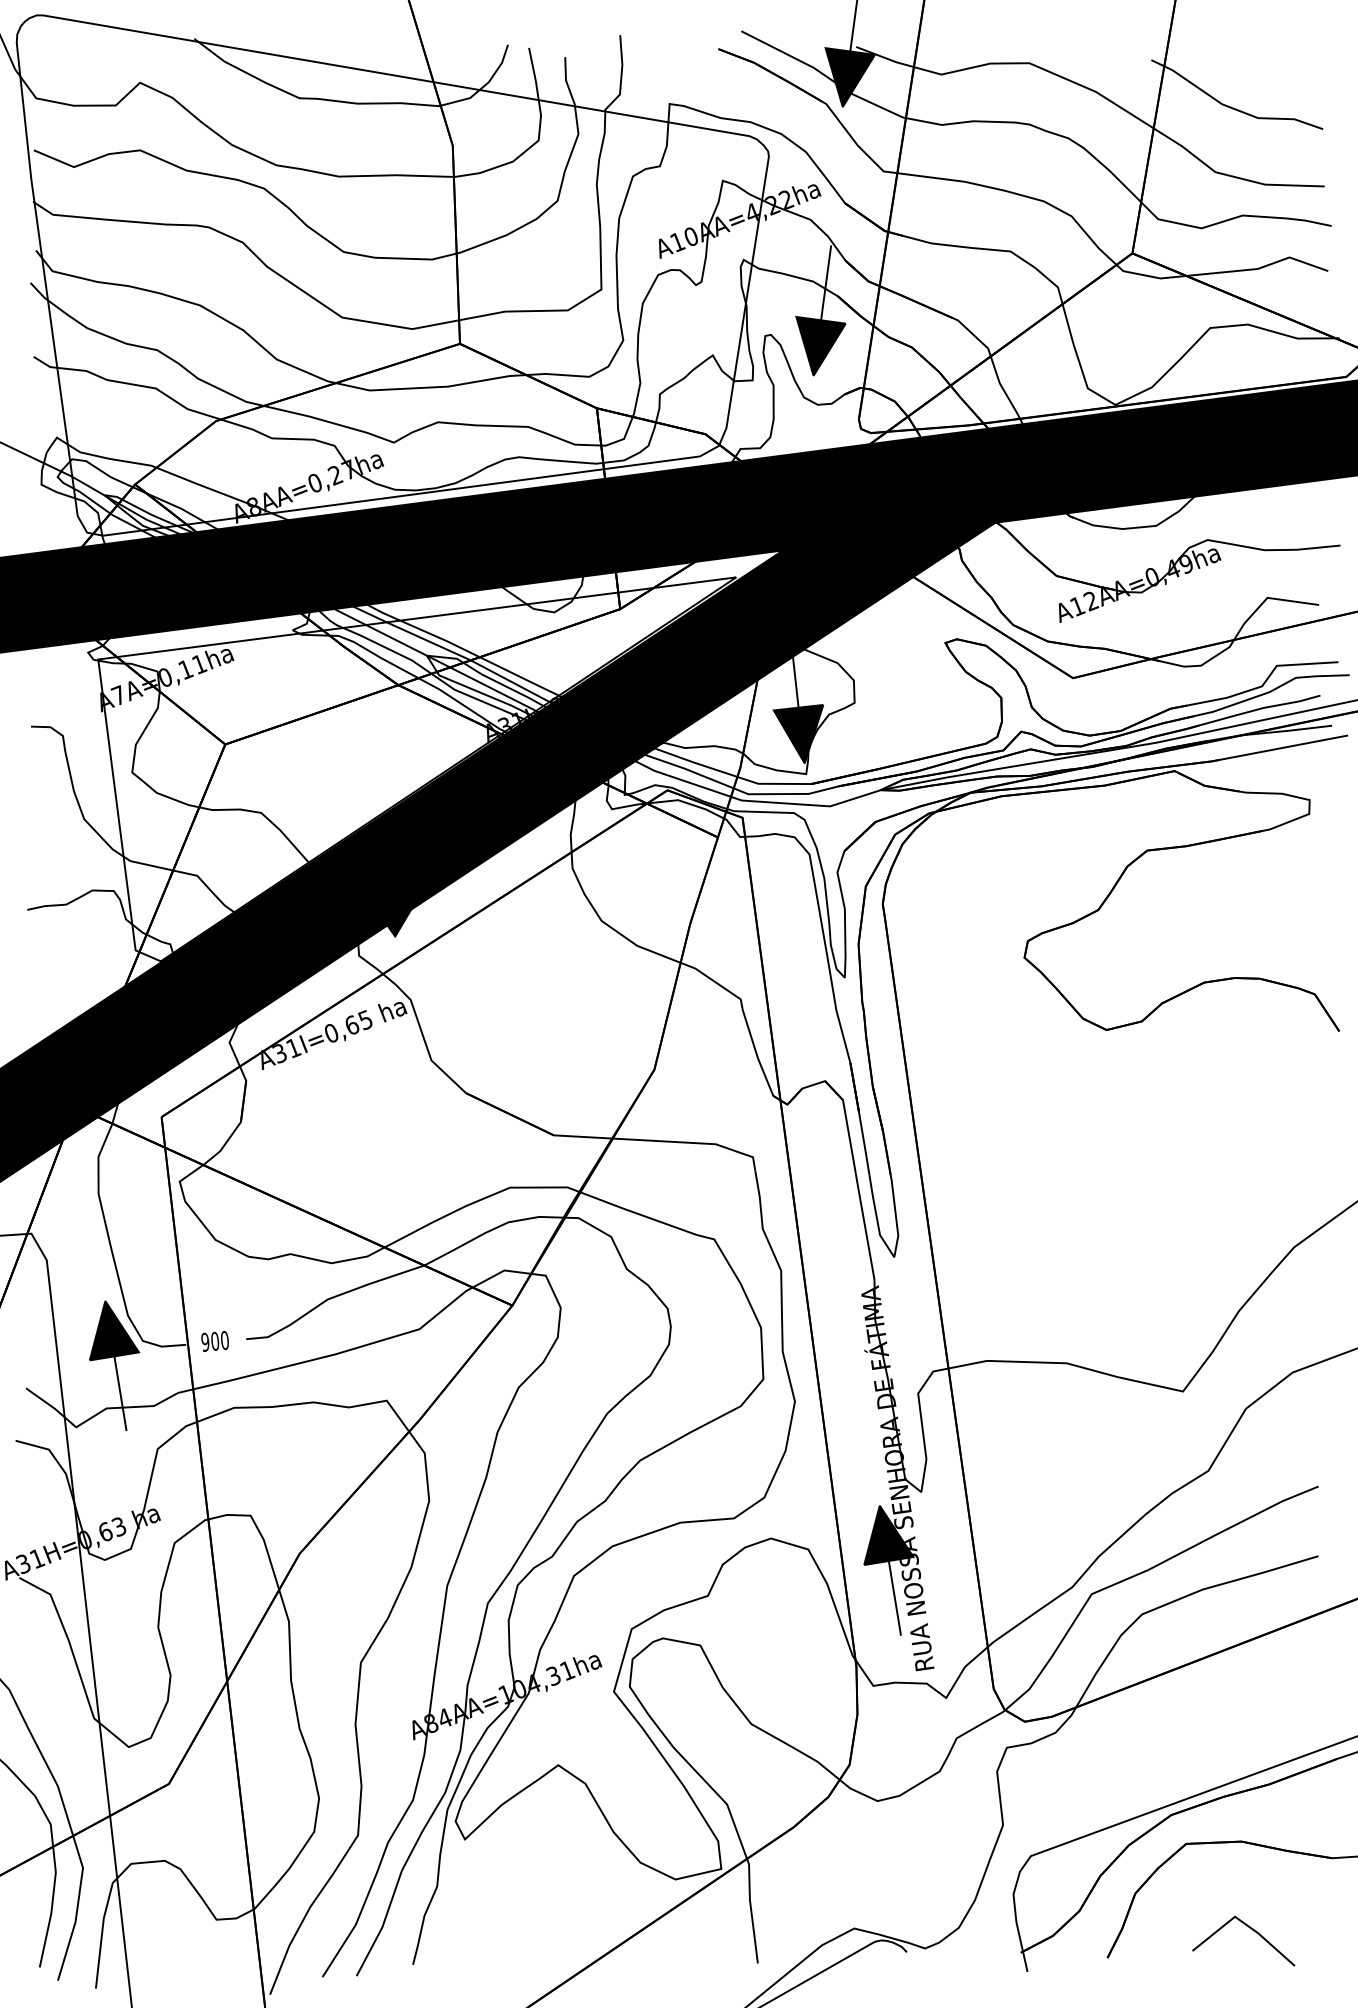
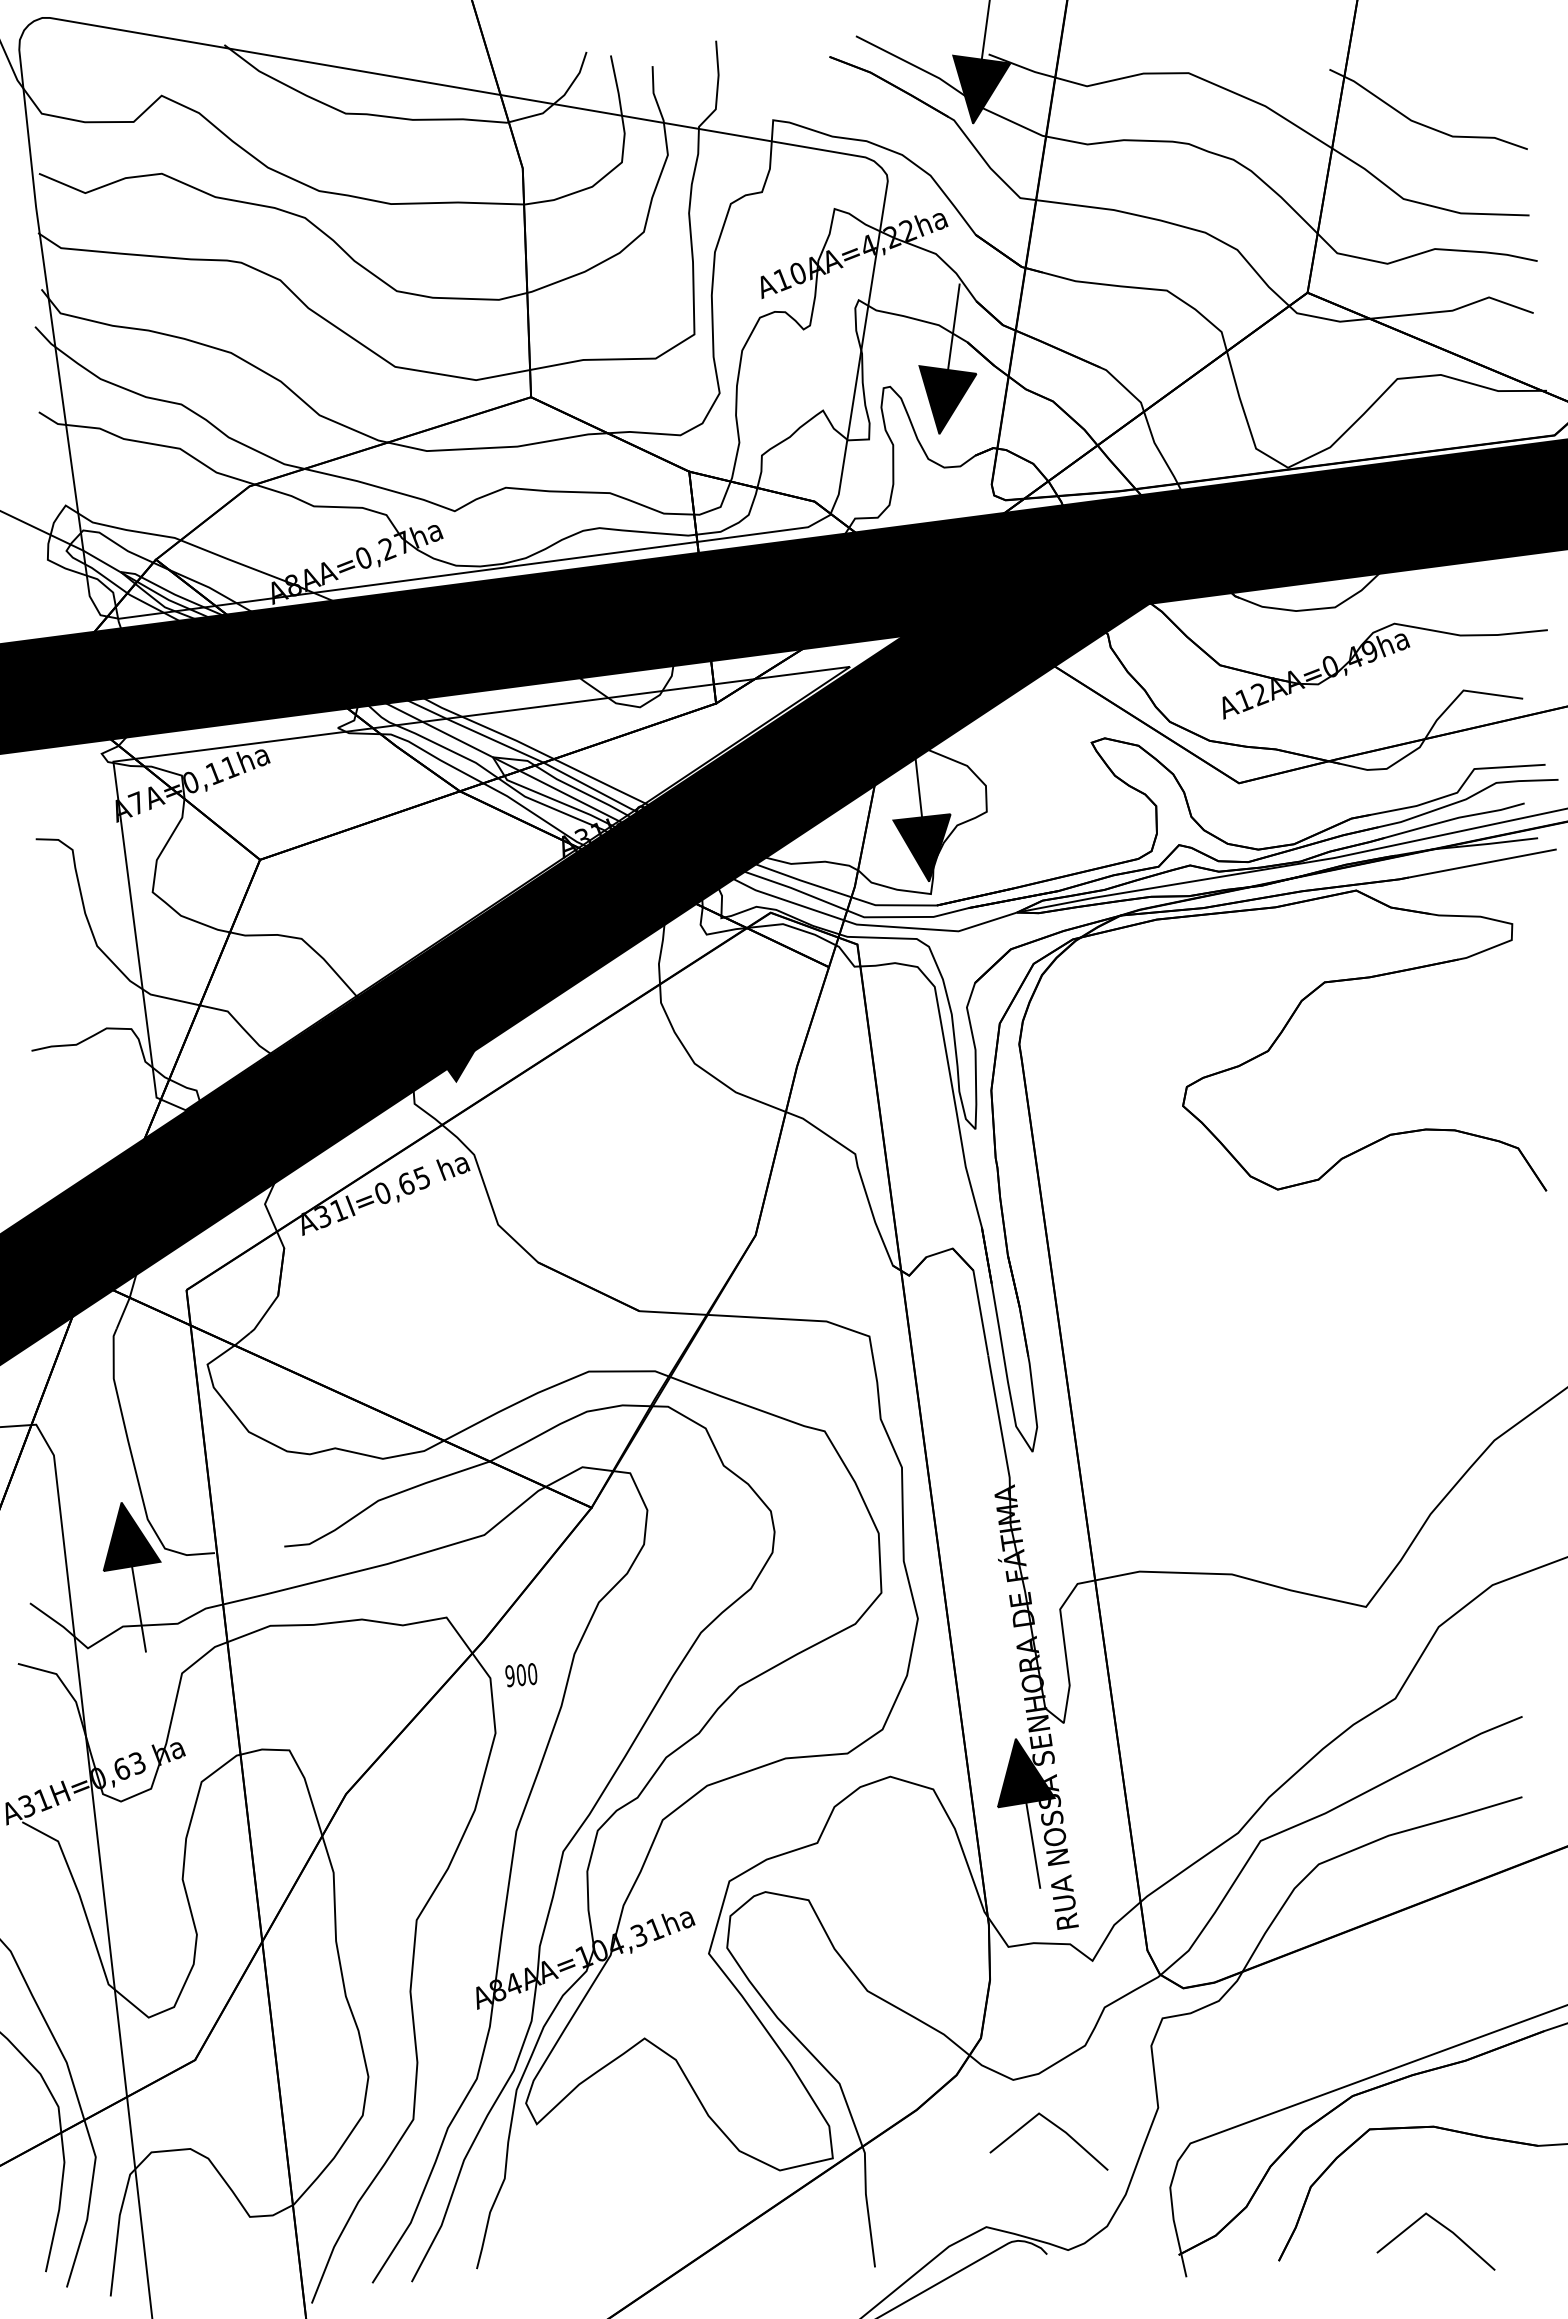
text: (215, 1341) -> (521, 1675), moved
line: (914, 1842) -> (1056, 2127), added

